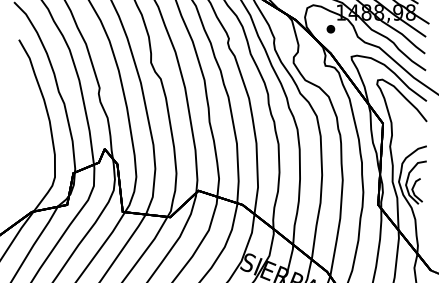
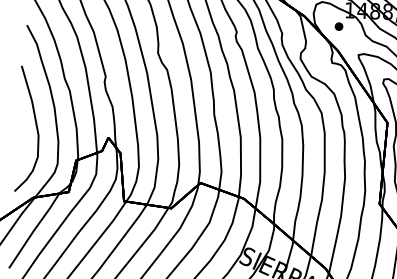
part: (31, 140) -> (35, 126), added

